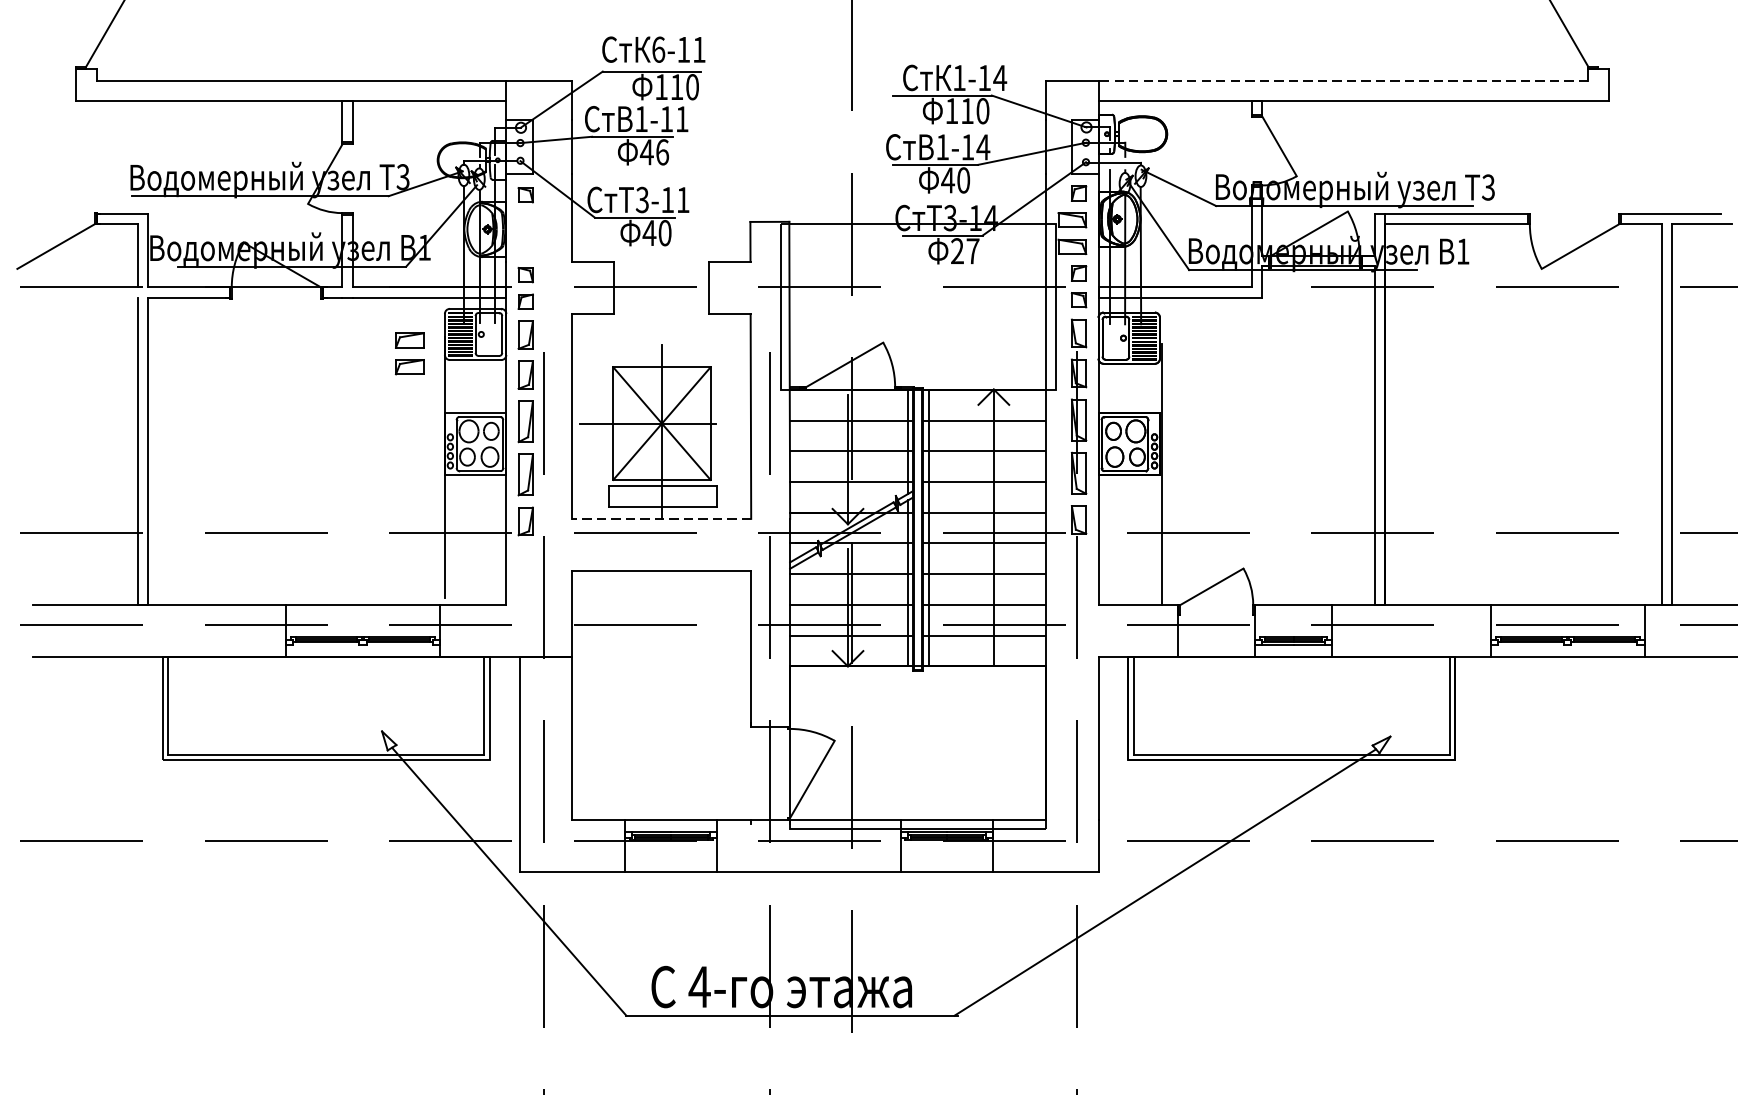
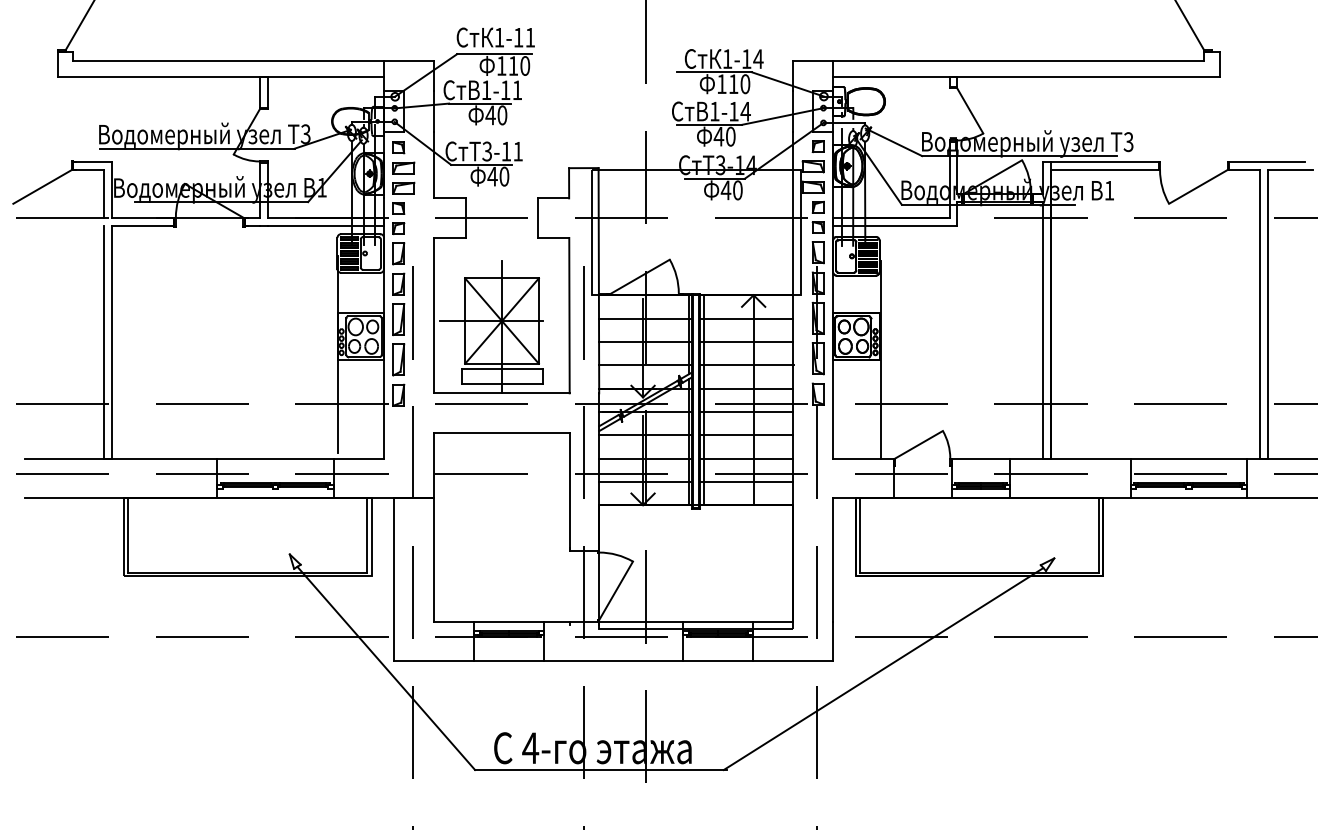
text: (658, 49) -> (499, 37), 6-11 -> 1-11
line: (1343, 81) -> (1018, 61), dashed -> solid
text: (662, 152) -> (502, 115), 46 -> 40
text: (964, 251) -> (731, 190), 27 -> 40
part: (409, 352) -> (403, 177), moved
line: (661, 519) -> (501, 393), dashed -> solid

